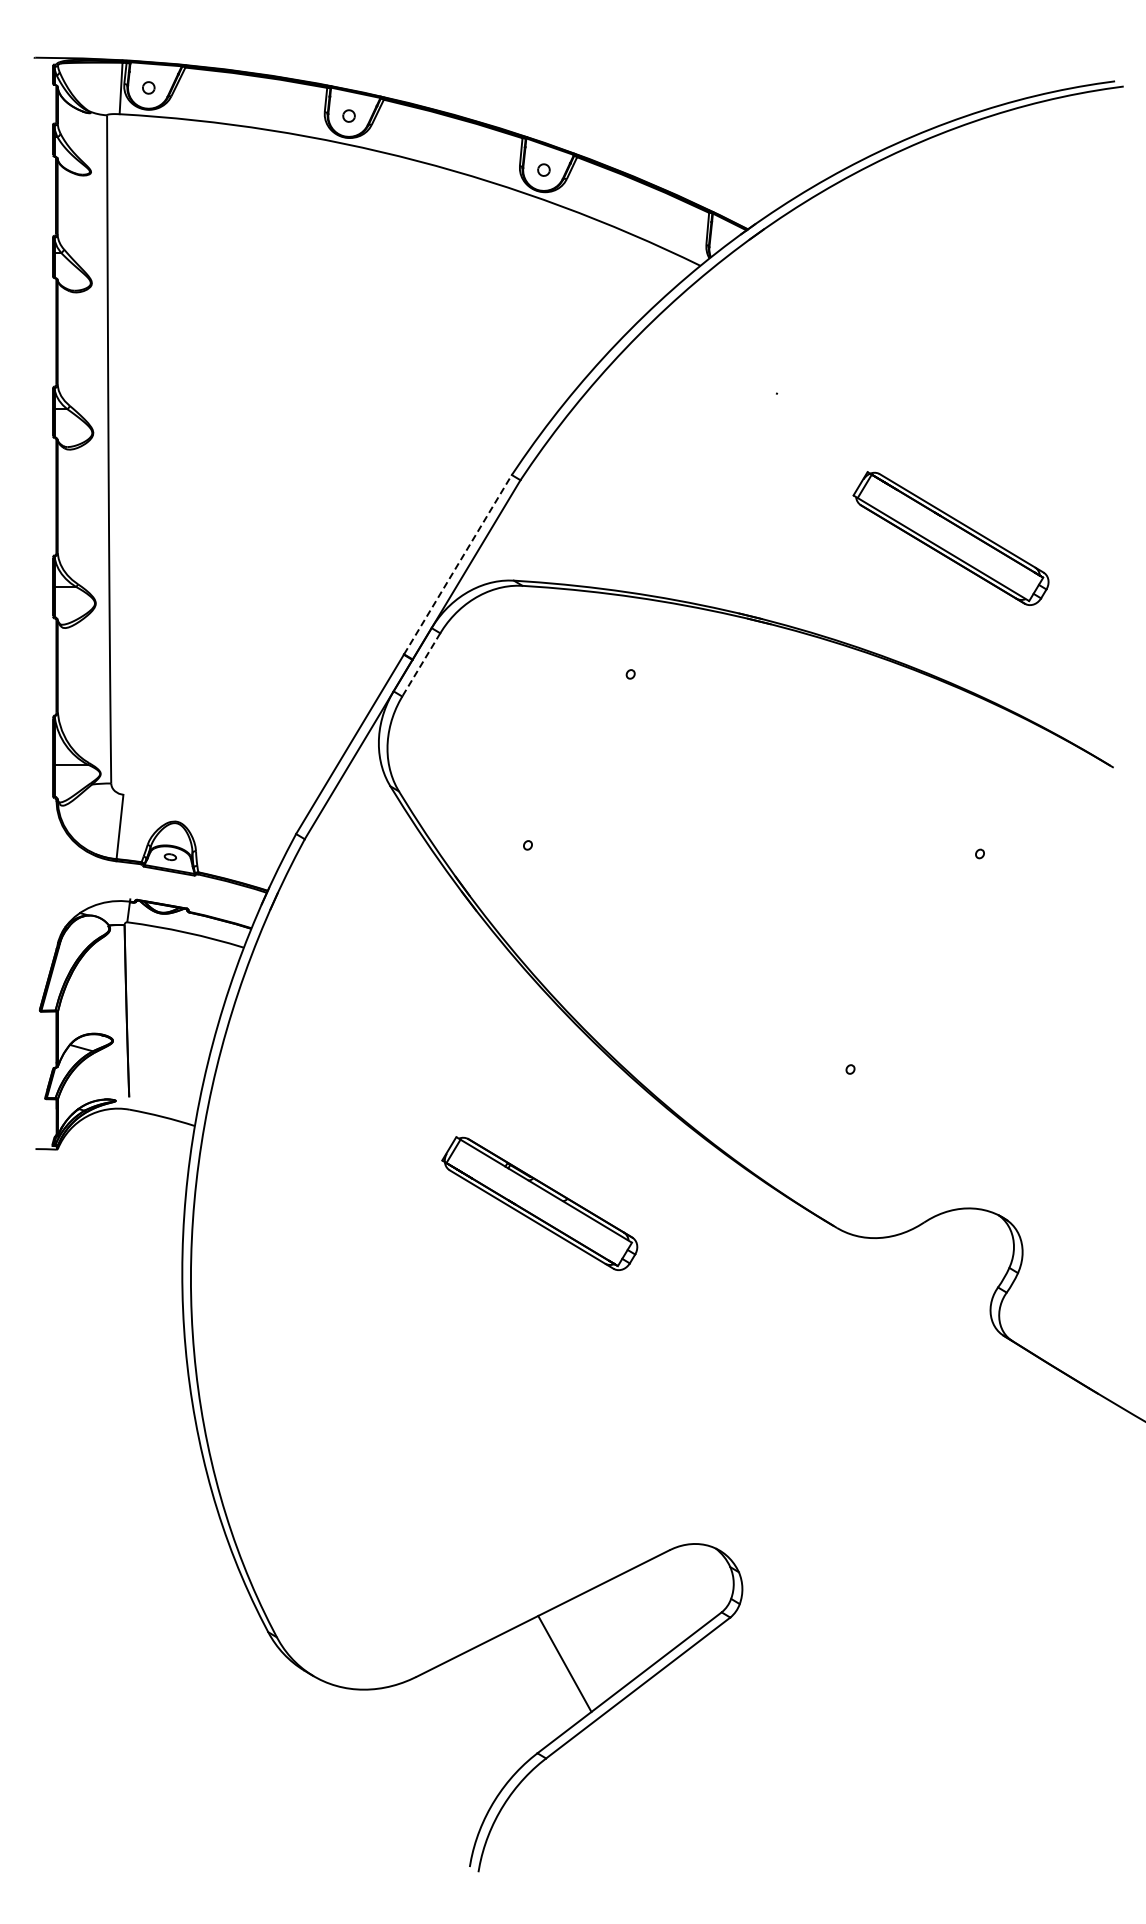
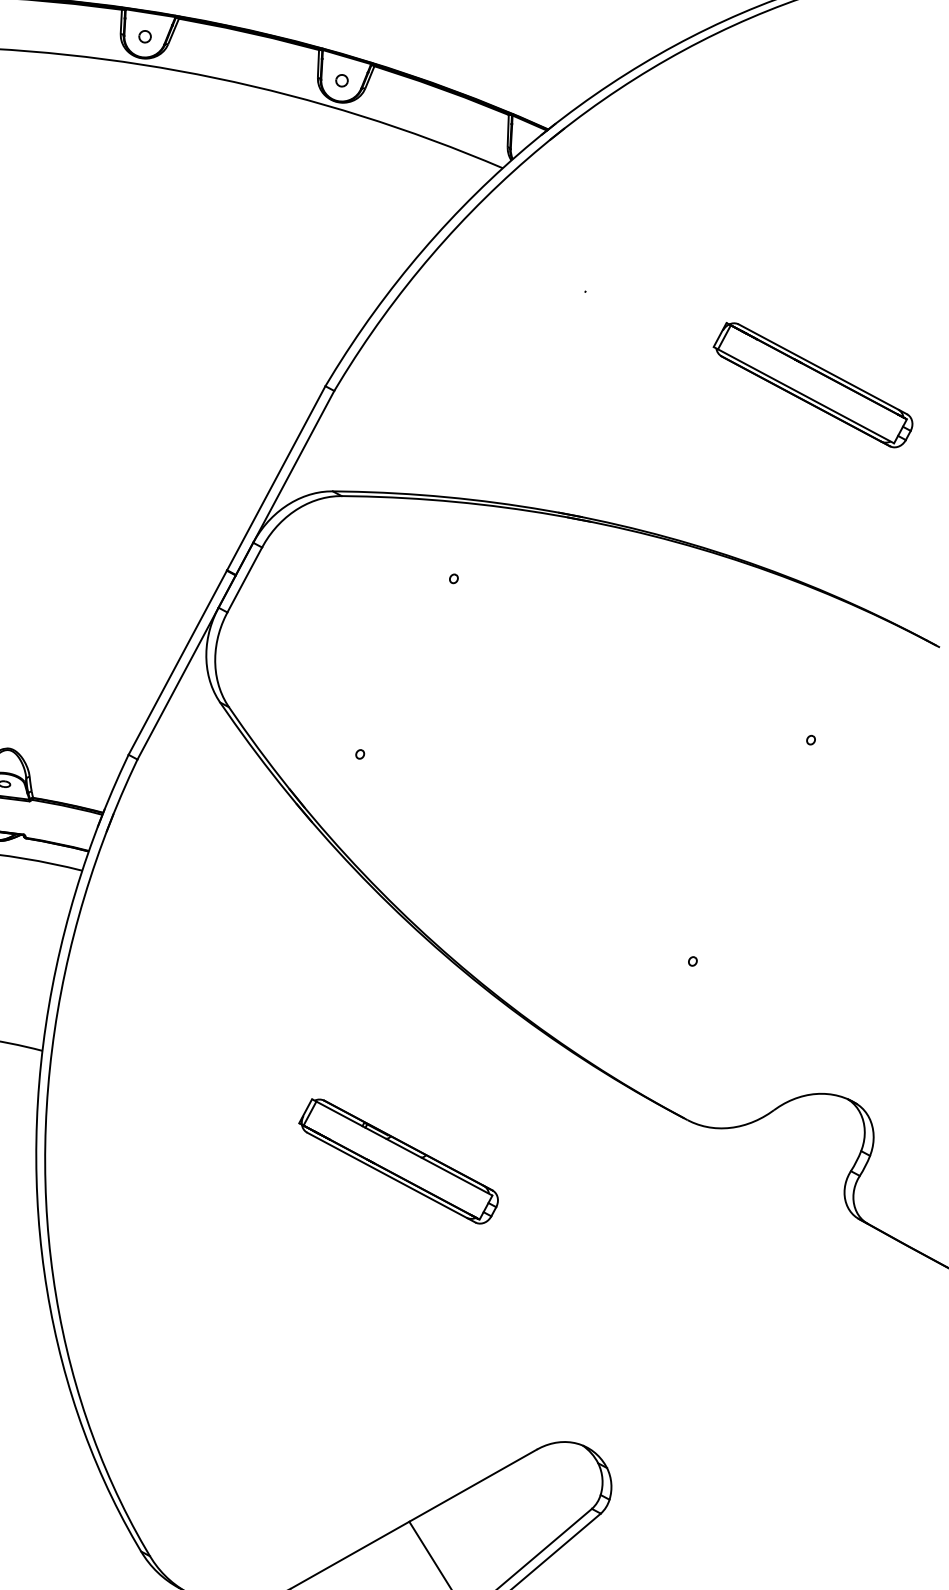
part: (950, 538) -> (812, 384), moved
line: (457, 564) -> (275, 478), dashed -> solid
line: (421, 664) -> (244, 579), dashed -> solid
part: (539, 1203) -> (398, 1161), moved

